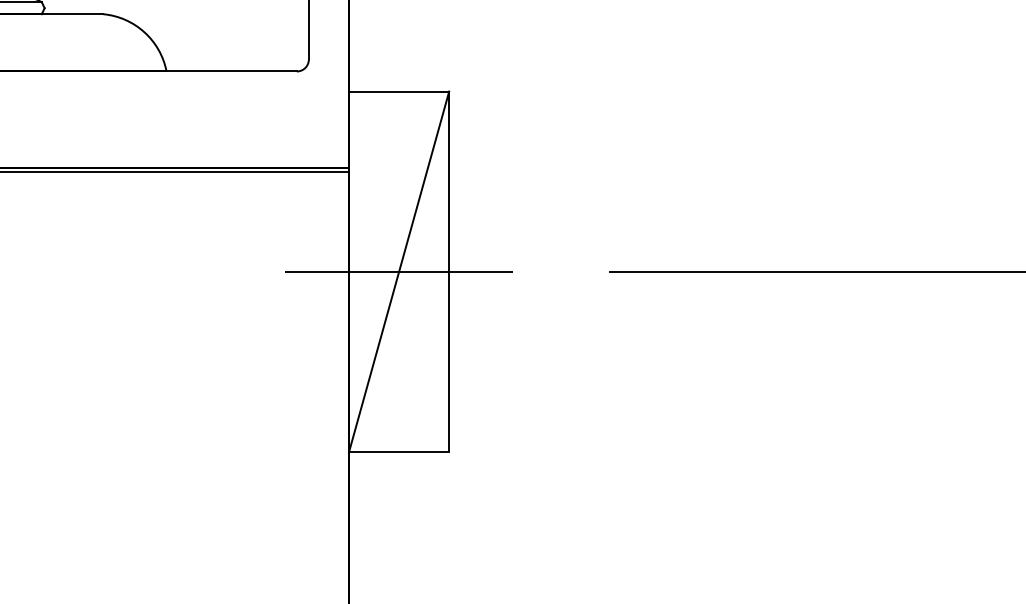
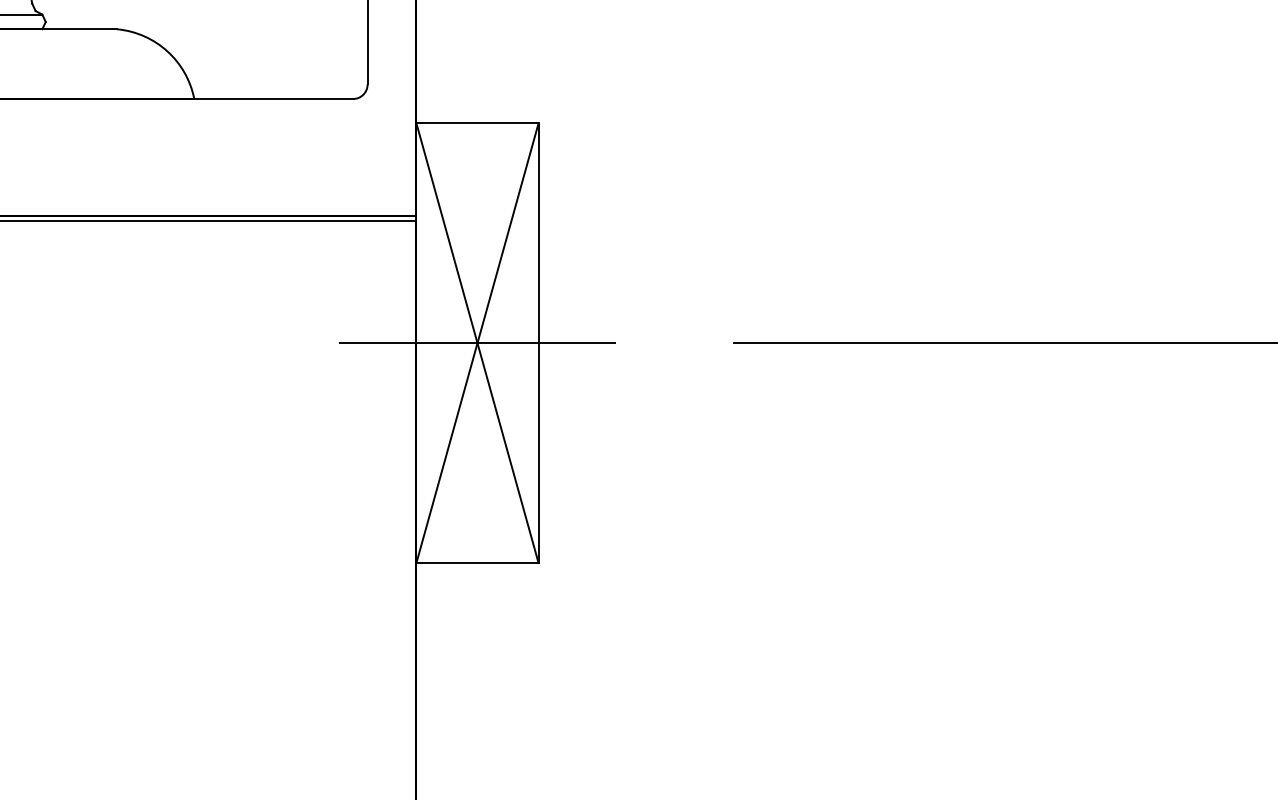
line: (399, 271) -> (477, 342), added

